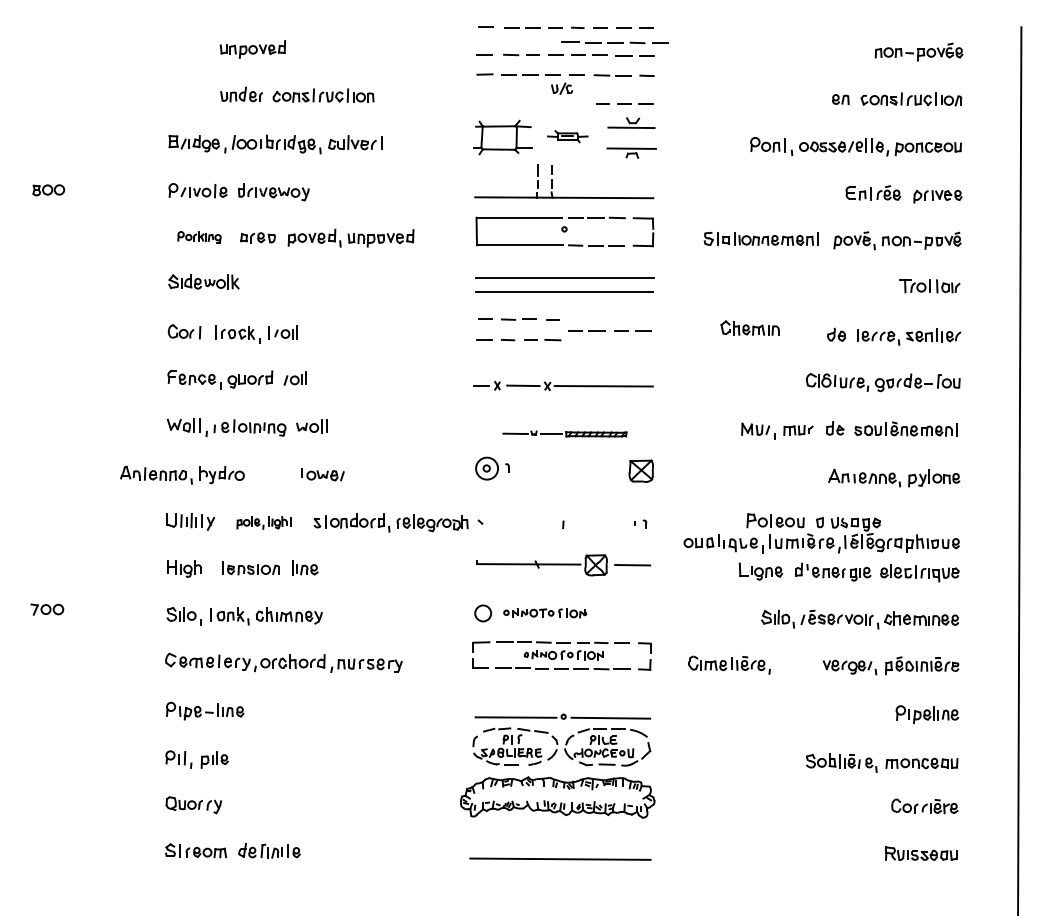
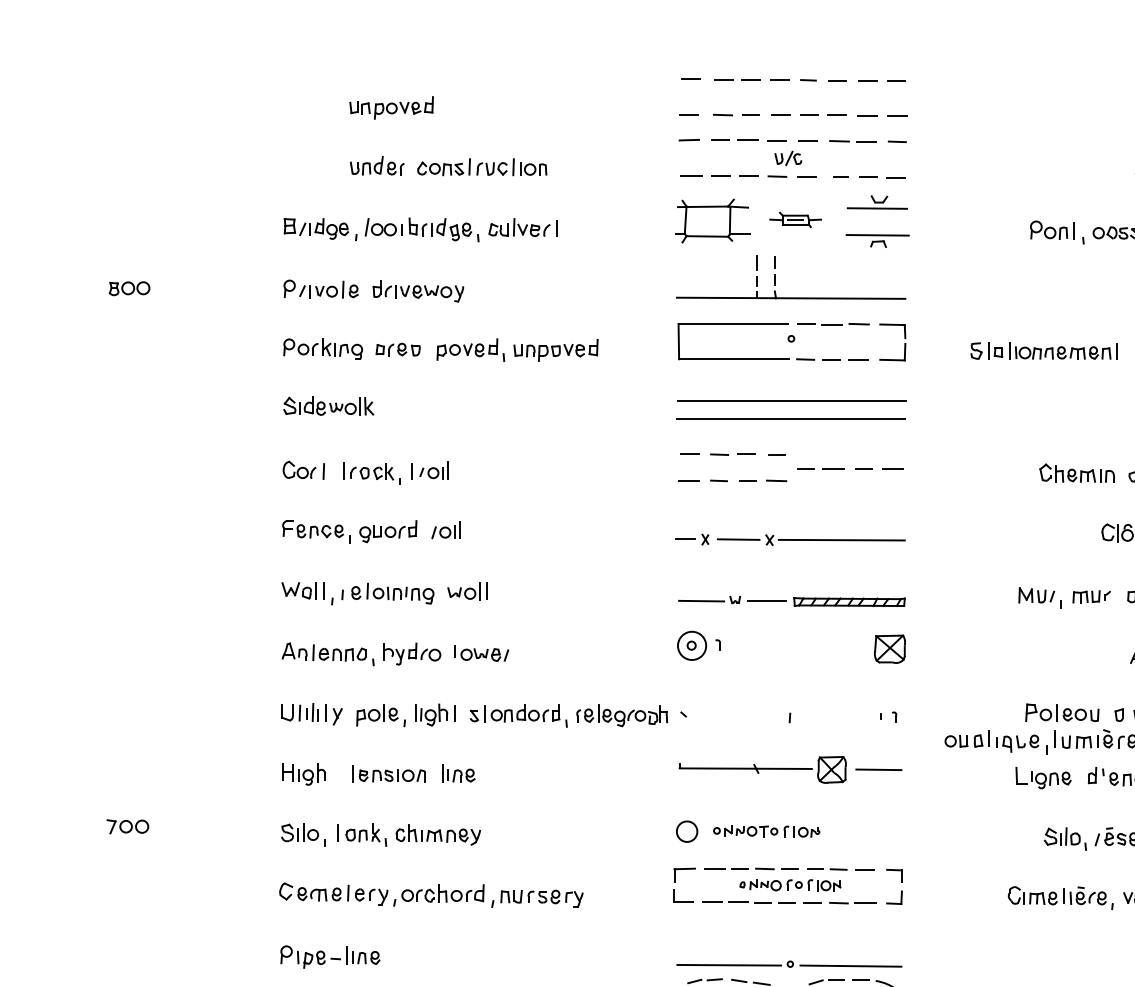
part: (614, 42) -> (747, 176), moved
part: (199, 236) -> (323, 347), size x1.43
part: (749, 327) -> (1076, 472), moved
part: (564, 433) -> (791, 600), size x1.43
part: (182, 474) -> (361, 653), moved
part: (263, 522) -> (405, 714), size x1.43
part: (729, 664) -> (1060, 897), moved

